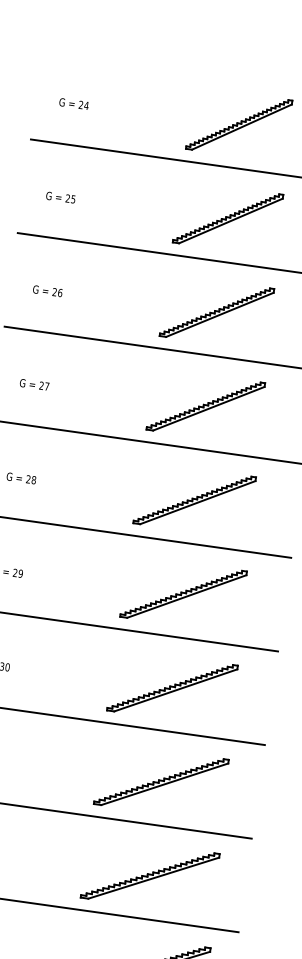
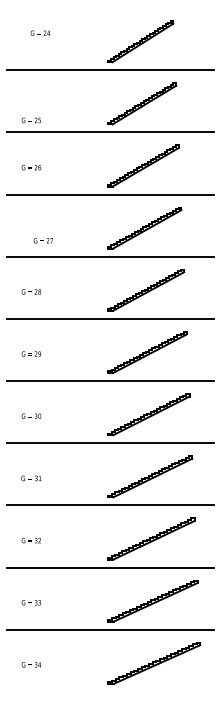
text: (74, 102) -> (40, 32), moved
text: (59, 197) -> (30, 120), moved
text: (33, 384) -> (42, 240), moved

